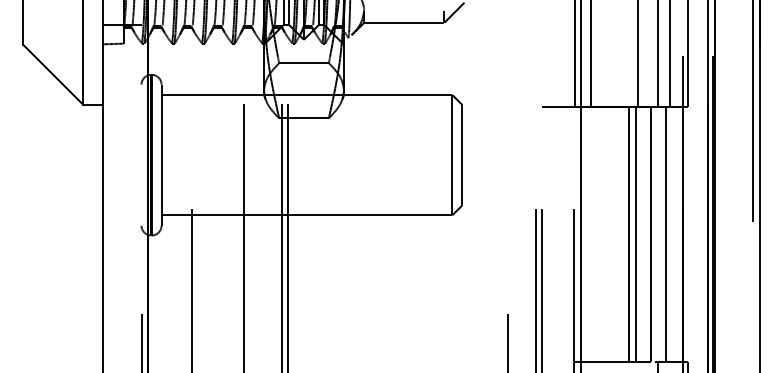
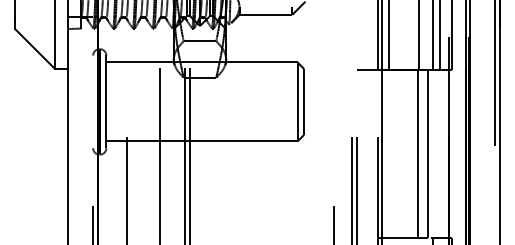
line: (628, 233) -> (413, 153), removed
line: (665, 233) -> (437, 153), removed

